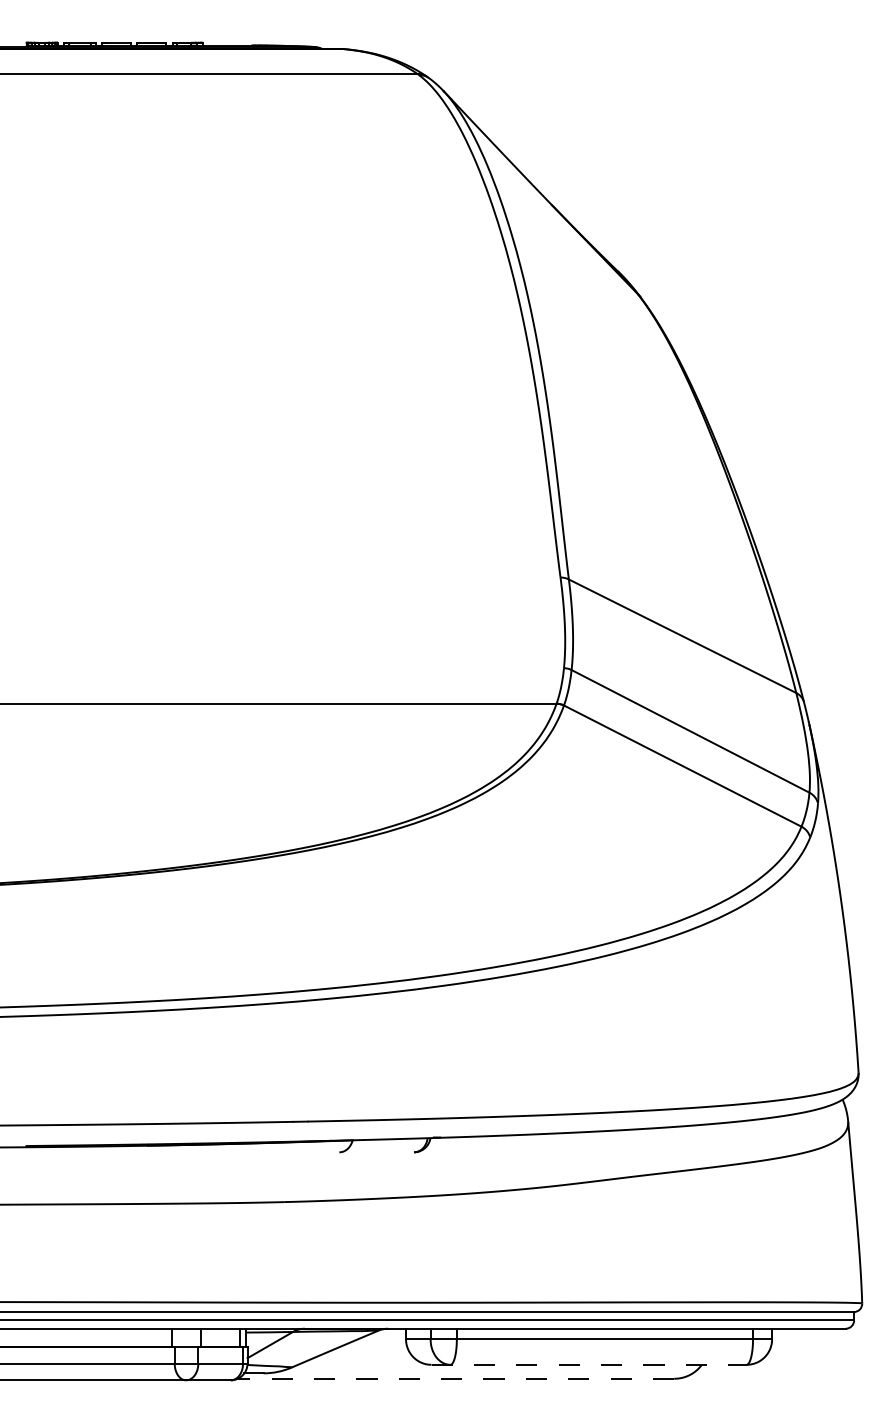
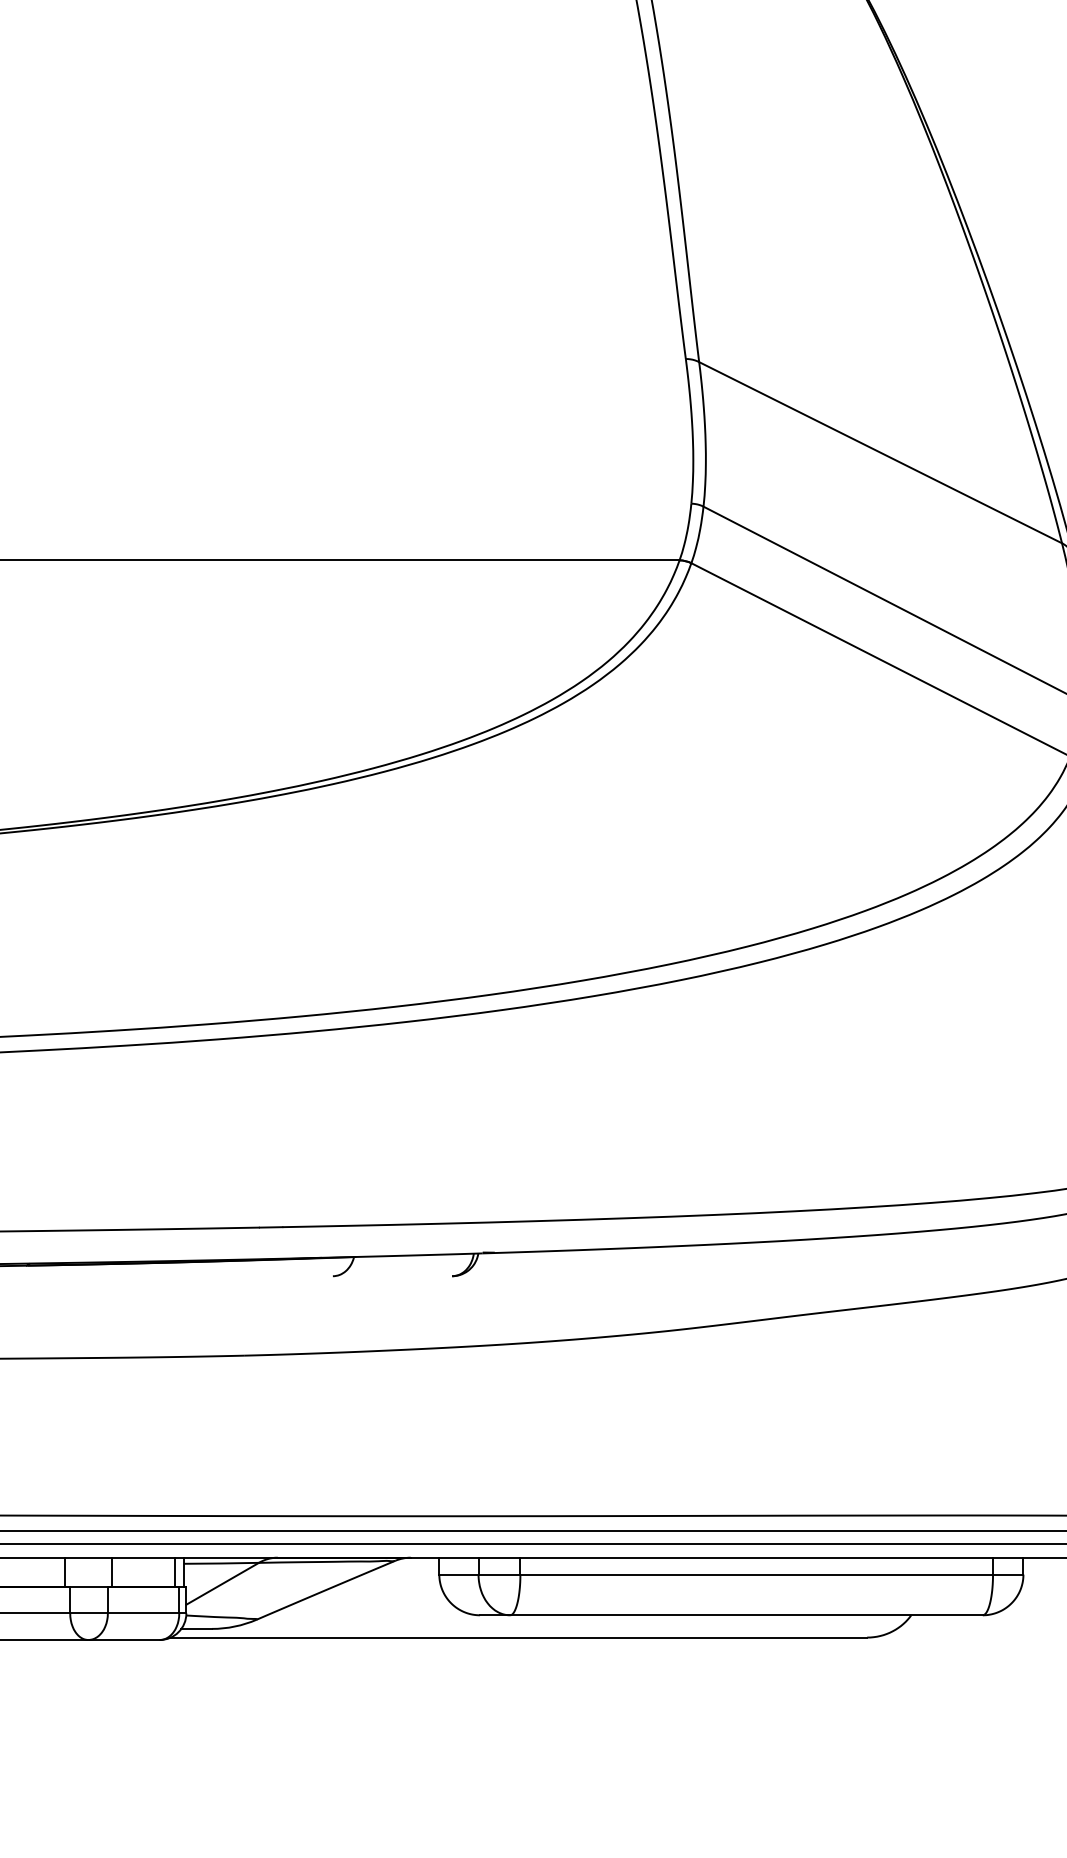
line: (589, 1364) -> (732, 1614), dashed -> solid
line: (455, 1378) -> (518, 1637), dashed -> solid

